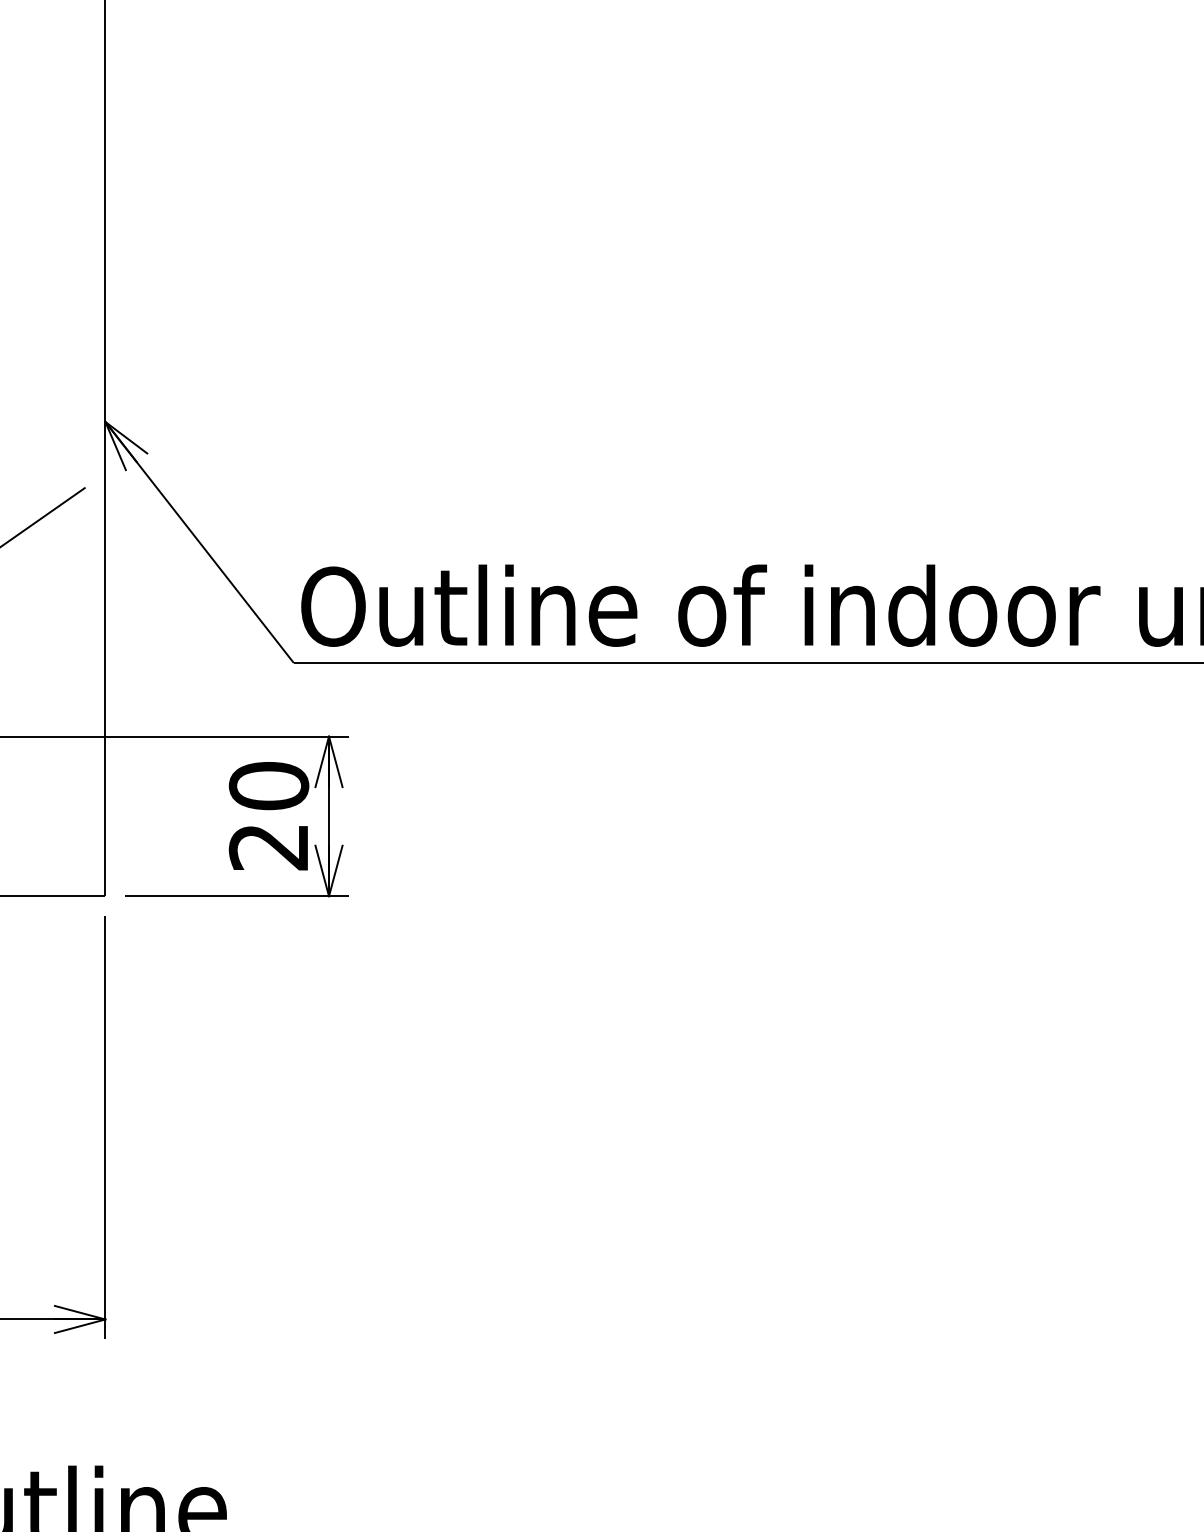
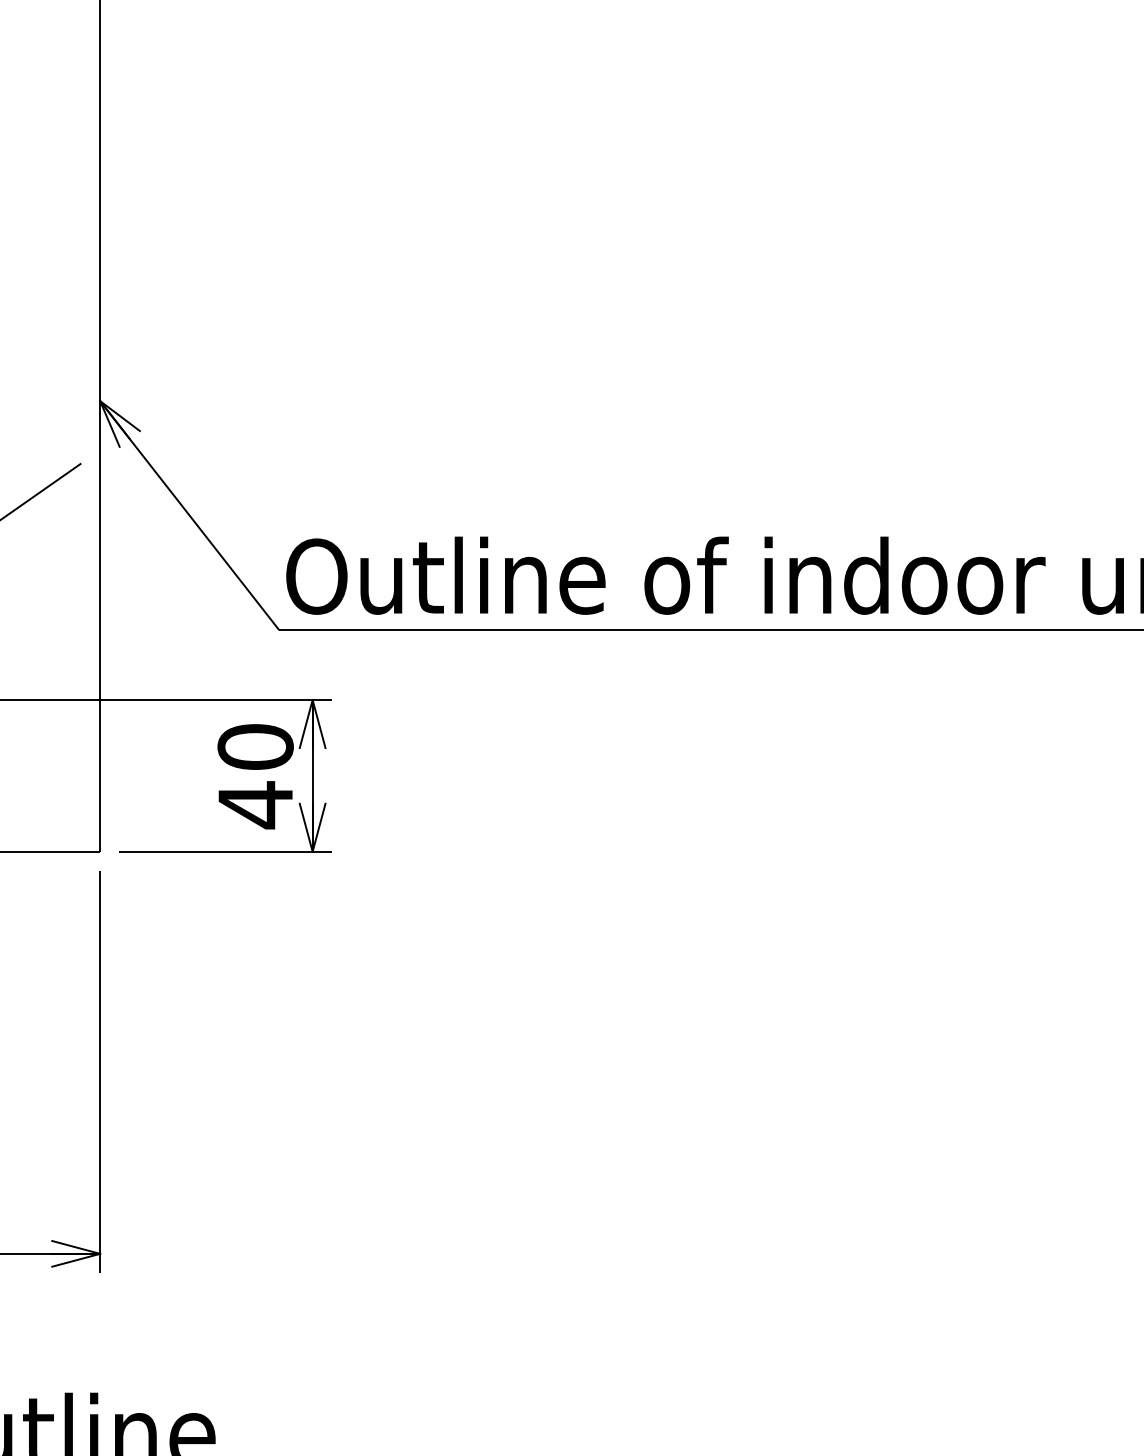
text: (267, 846) -> (254, 804), 20 -> 40

